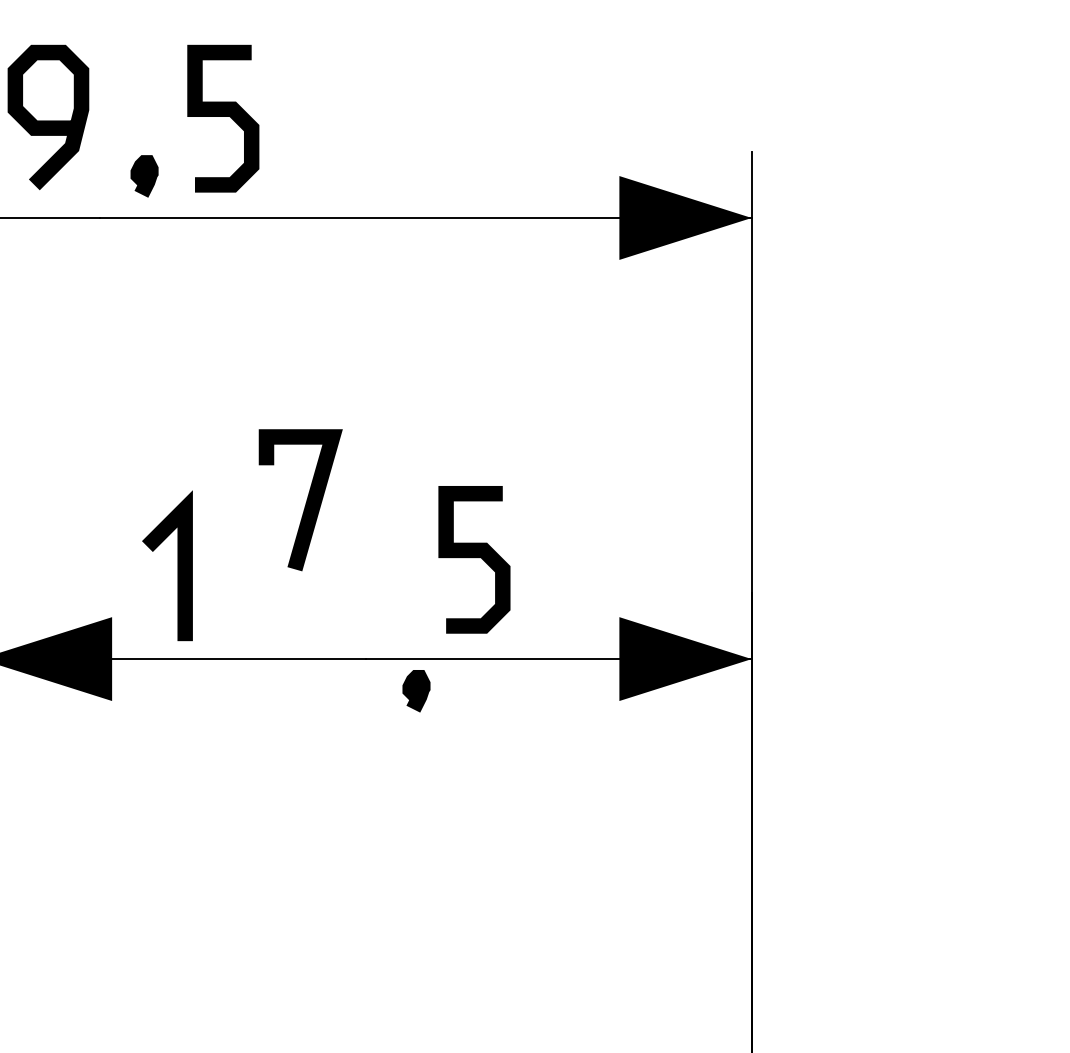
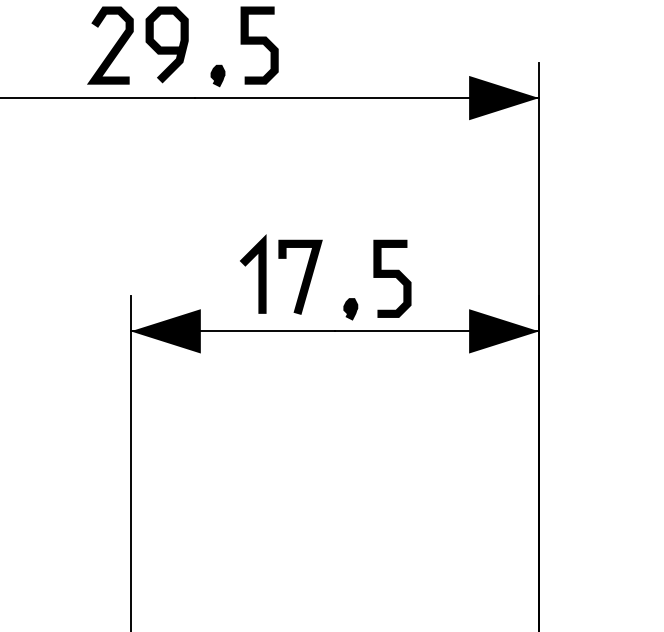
line: (306, 500) -> (303, 277), moved
line: (177, 564) -> (258, 273), moved
part: (415, 691) -> (350, 309), moved

